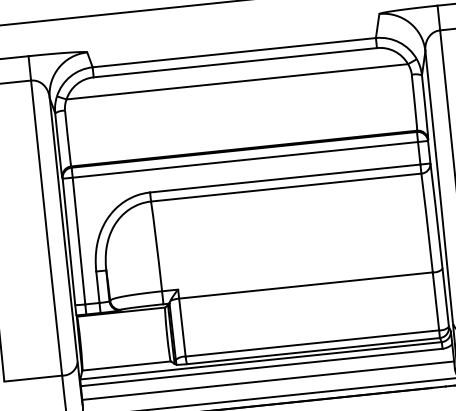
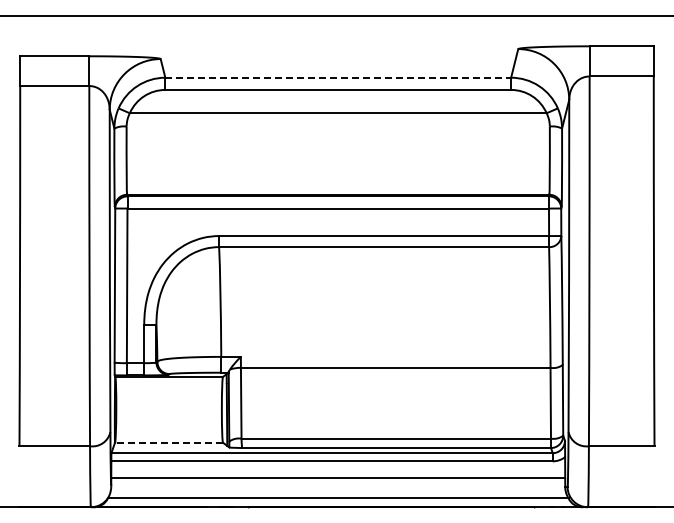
line: (234, 52) -> (338, 77), solid -> dashed
line: (126, 365) -> (169, 442), solid -> dashed

